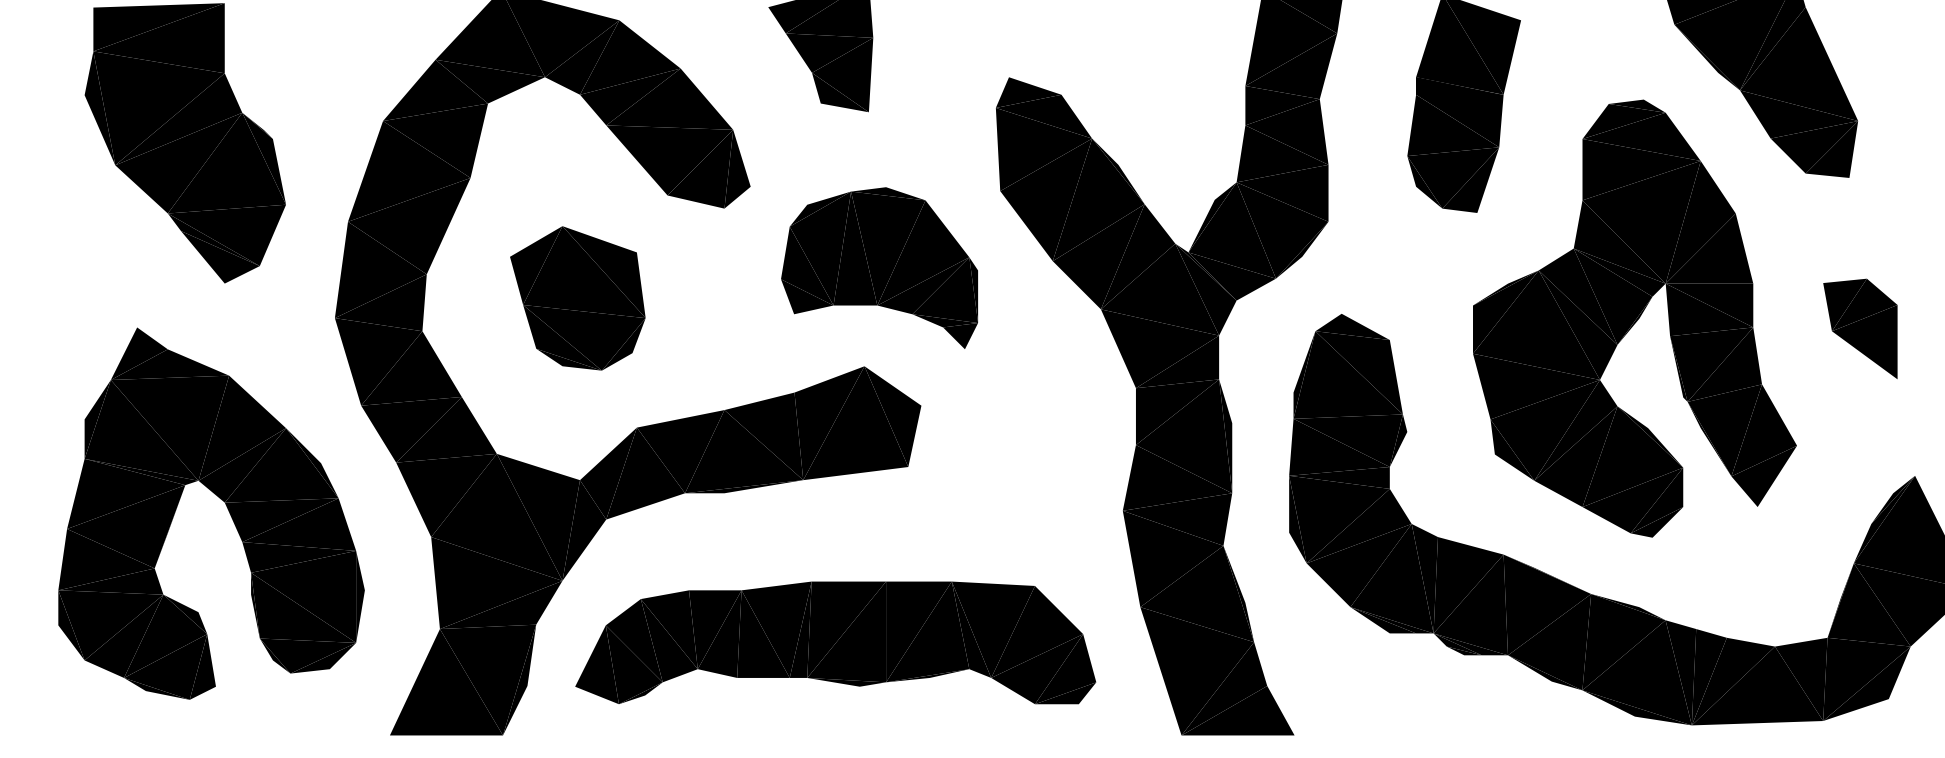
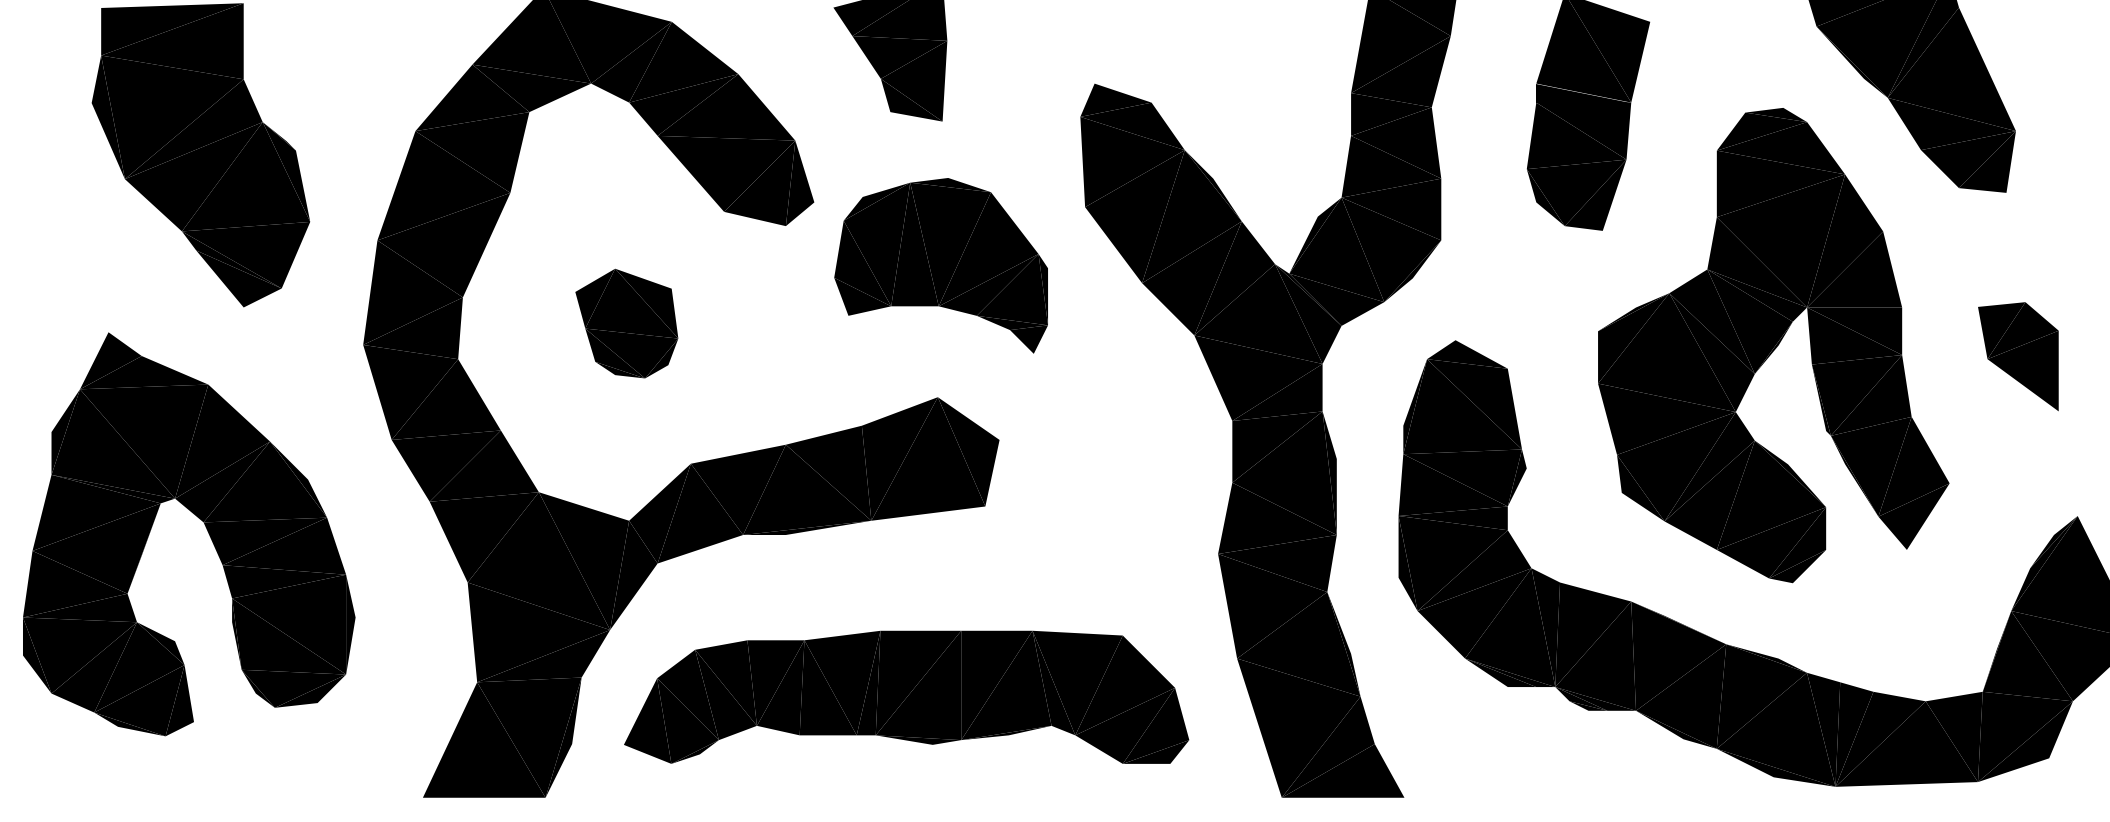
part: (879, 267) -> (941, 265), moved
part: (577, 298) -> (626, 323), size x0.7
part: (227, 509) -> (206, 529), moved

